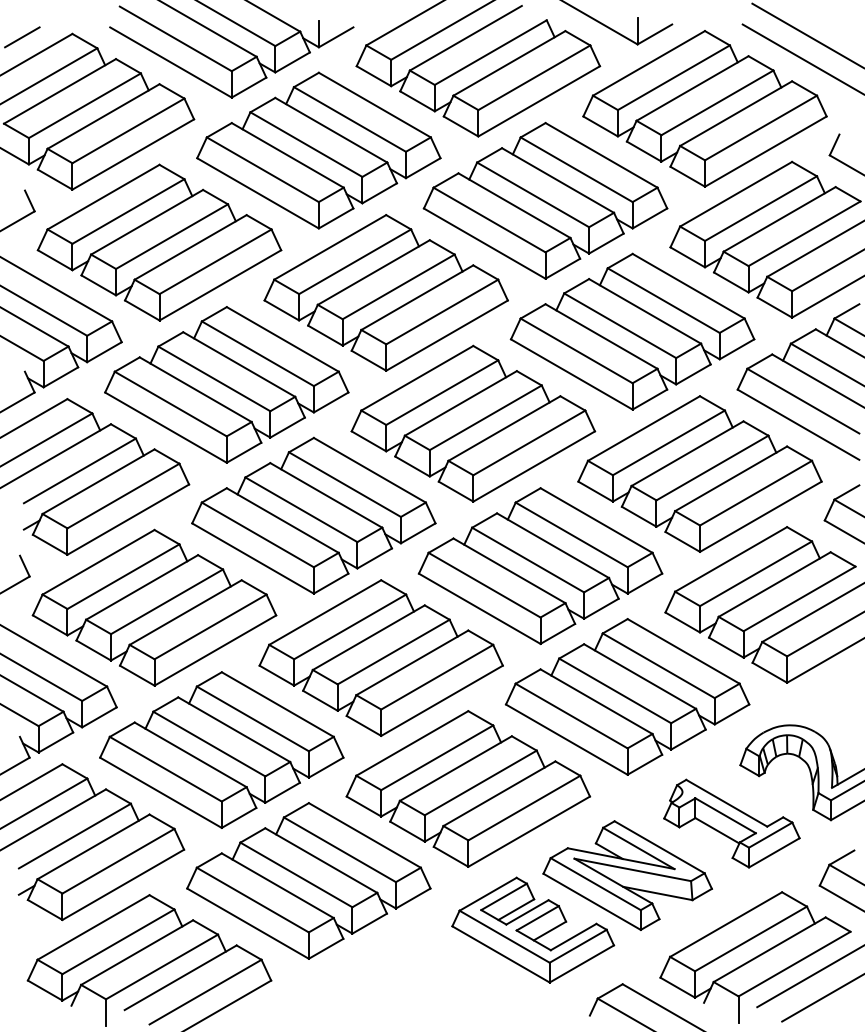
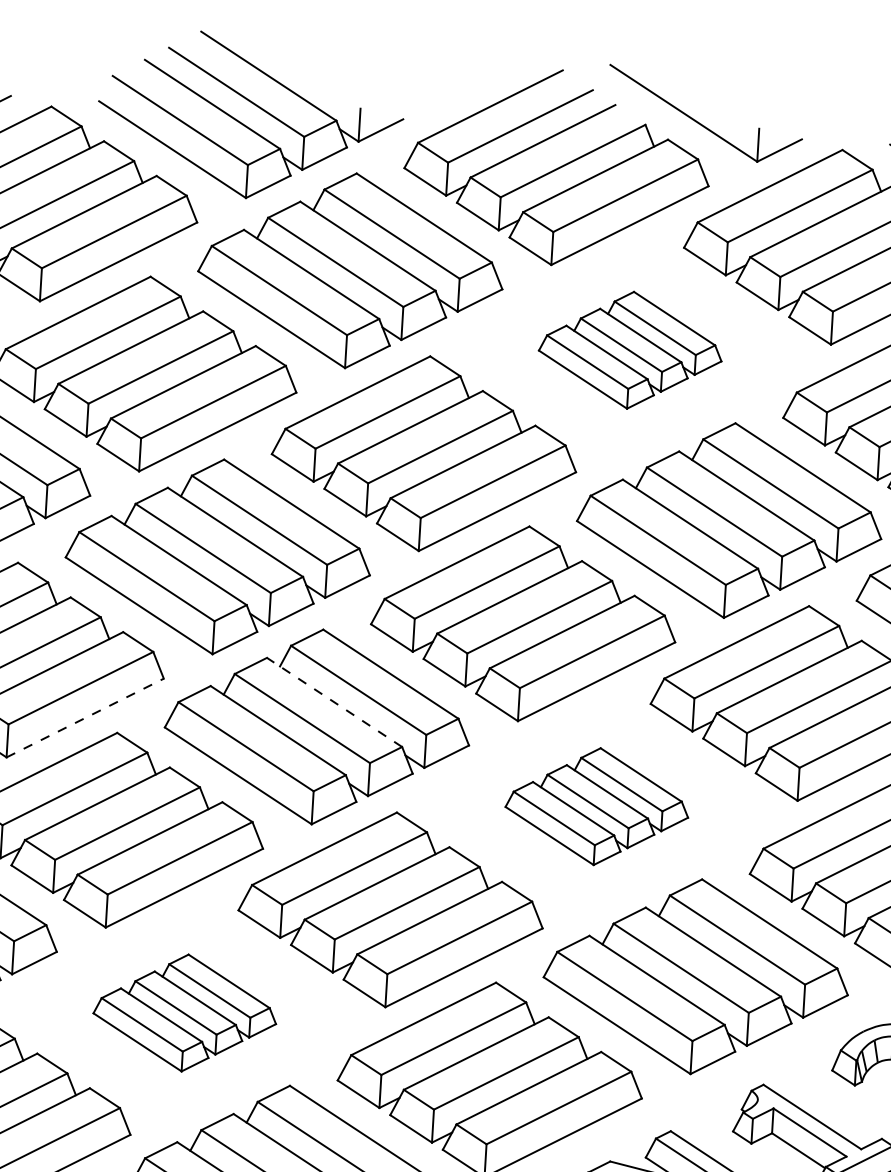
part: (545, 200) -> (630, 350), size x0.6
line: (326, 495) -> (334, 702), solid -> dashed
line: (128, 519) -> (85, 717), solid -> dashed
part: (540, 565) -> (597, 805), size x0.6
part: (221, 749) -> (184, 1012), size x0.6

